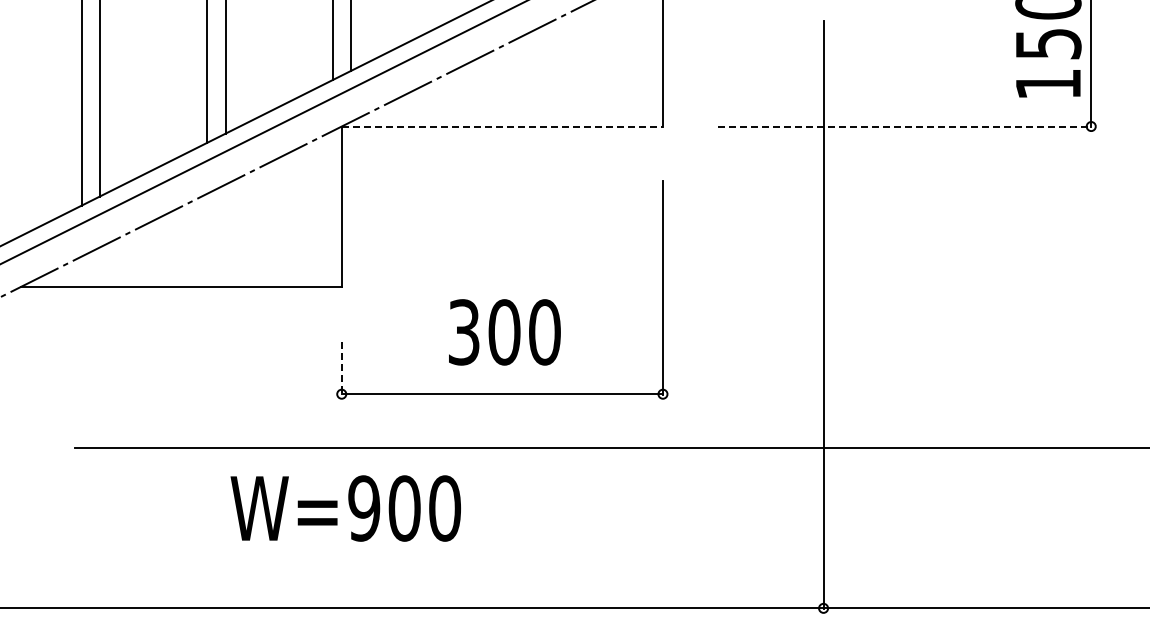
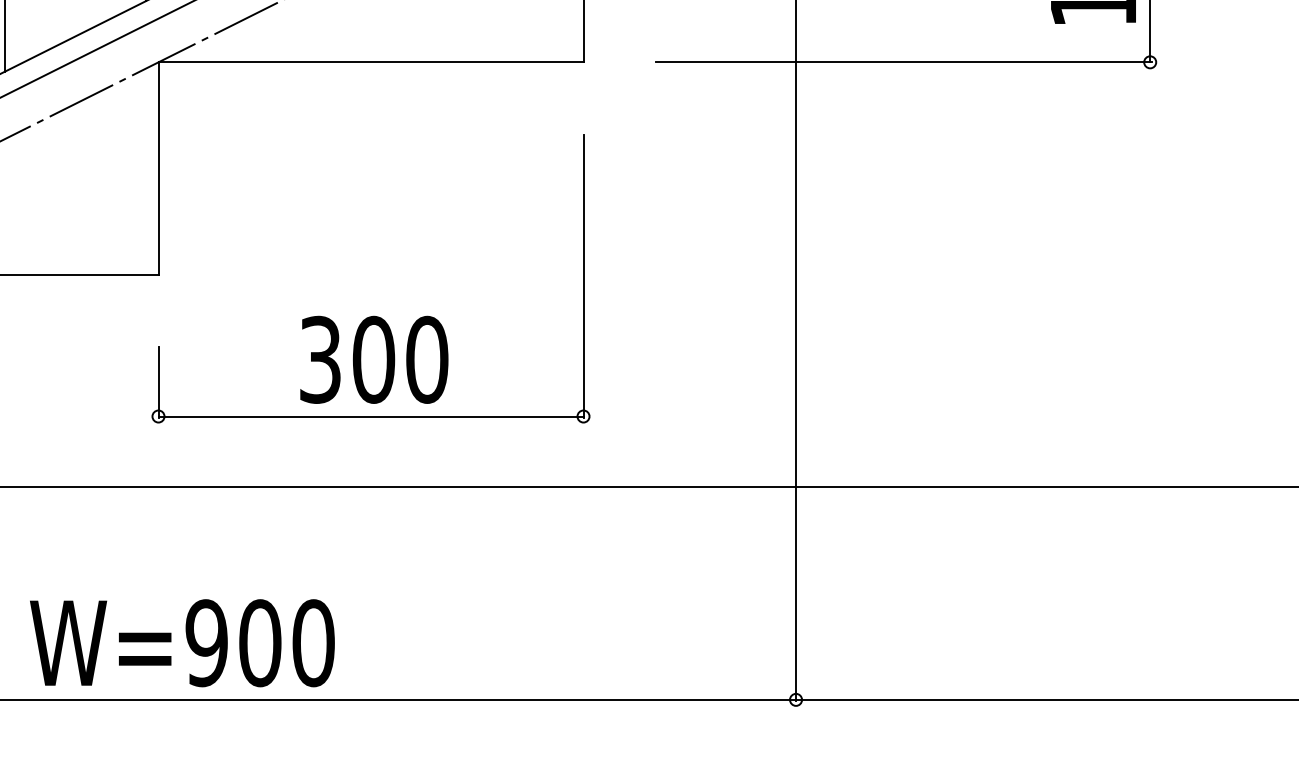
line: (502, 126) -> (371, 62), dashed -> solid
line: (905, 126) -> (904, 62), dashed -> solid
text: (504, 332) -> (373, 360), moved
line: (341, 368) -> (158, 382), dashed -> solid
text: (345, 508) -> (181, 643), moved

